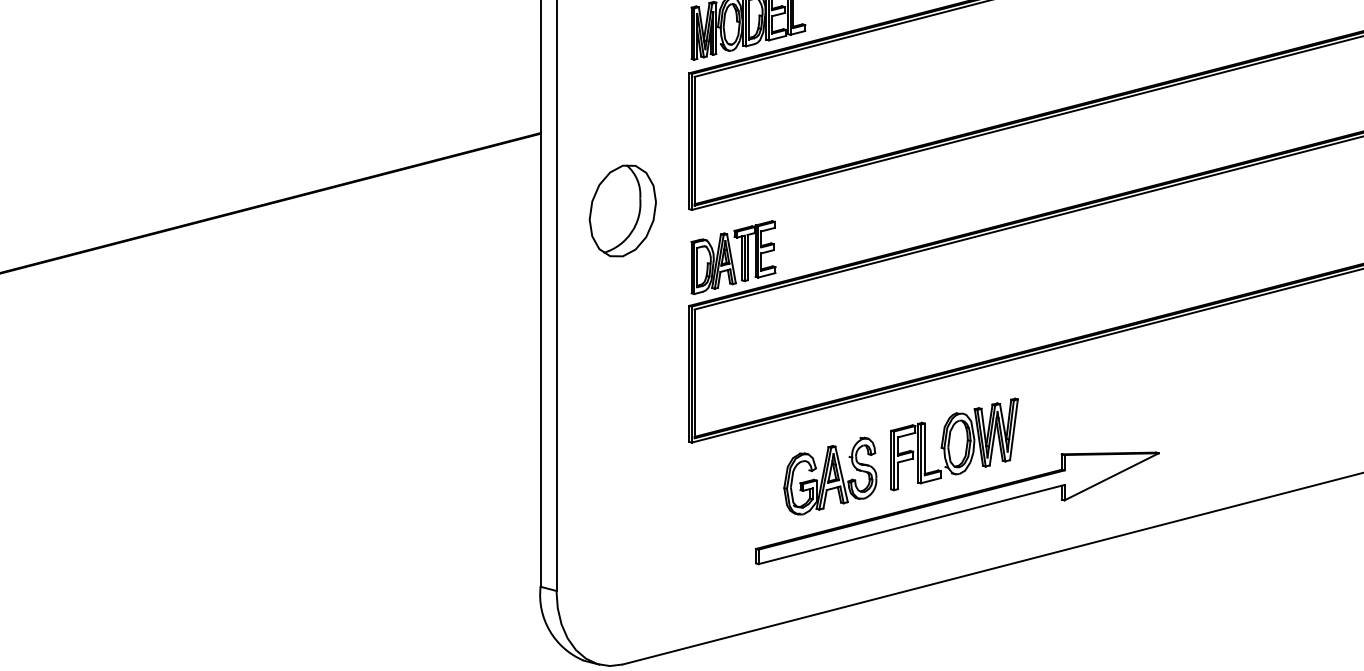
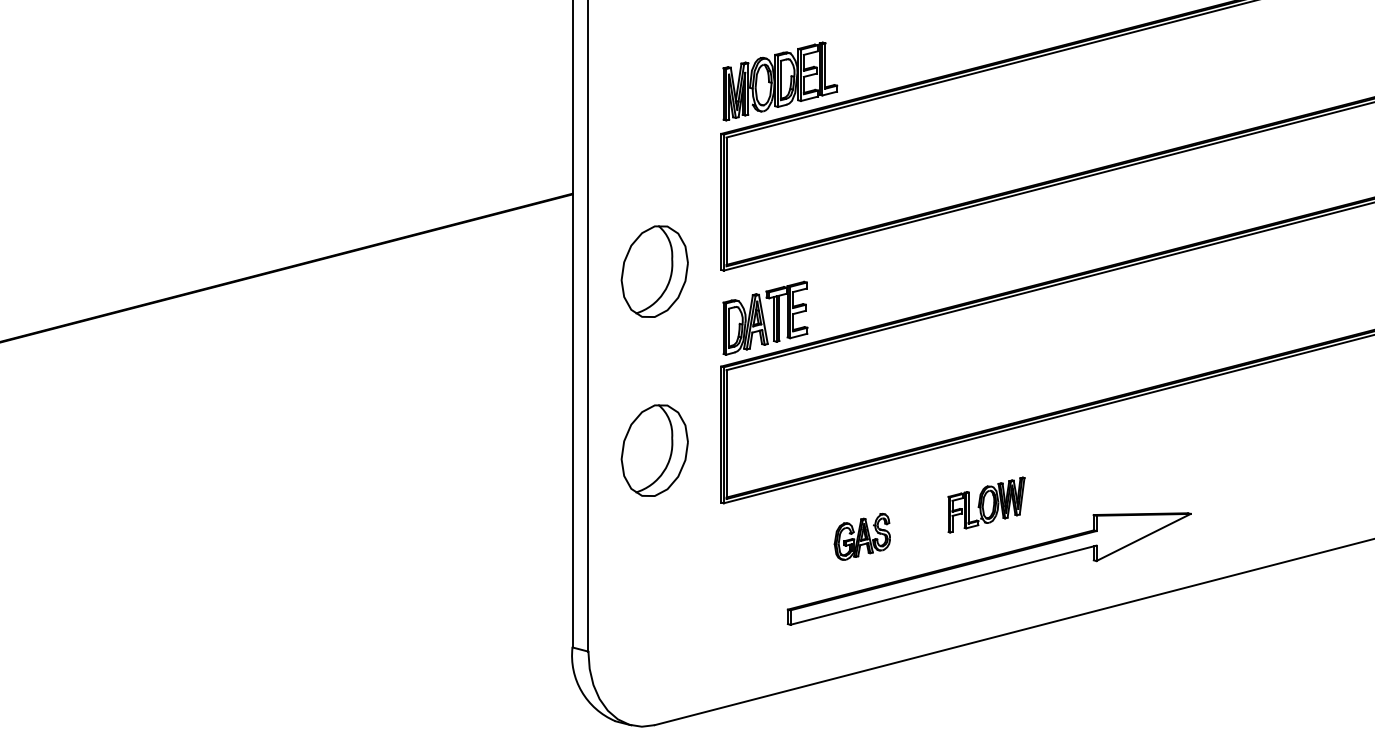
part: (622, 389) -> (654, 450), added
part: (954, 443) -> (986, 504), size x0.6
part: (830, 475) -> (862, 536), size x0.6

